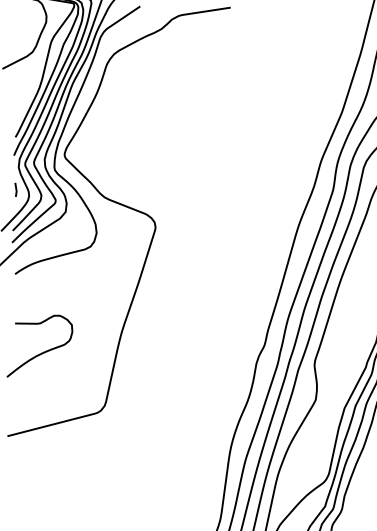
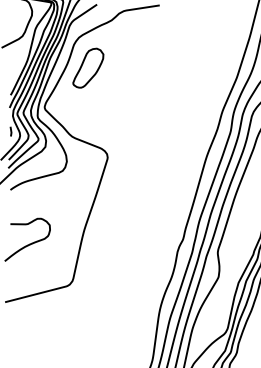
part: (127, 97) -> (88, 67), added

